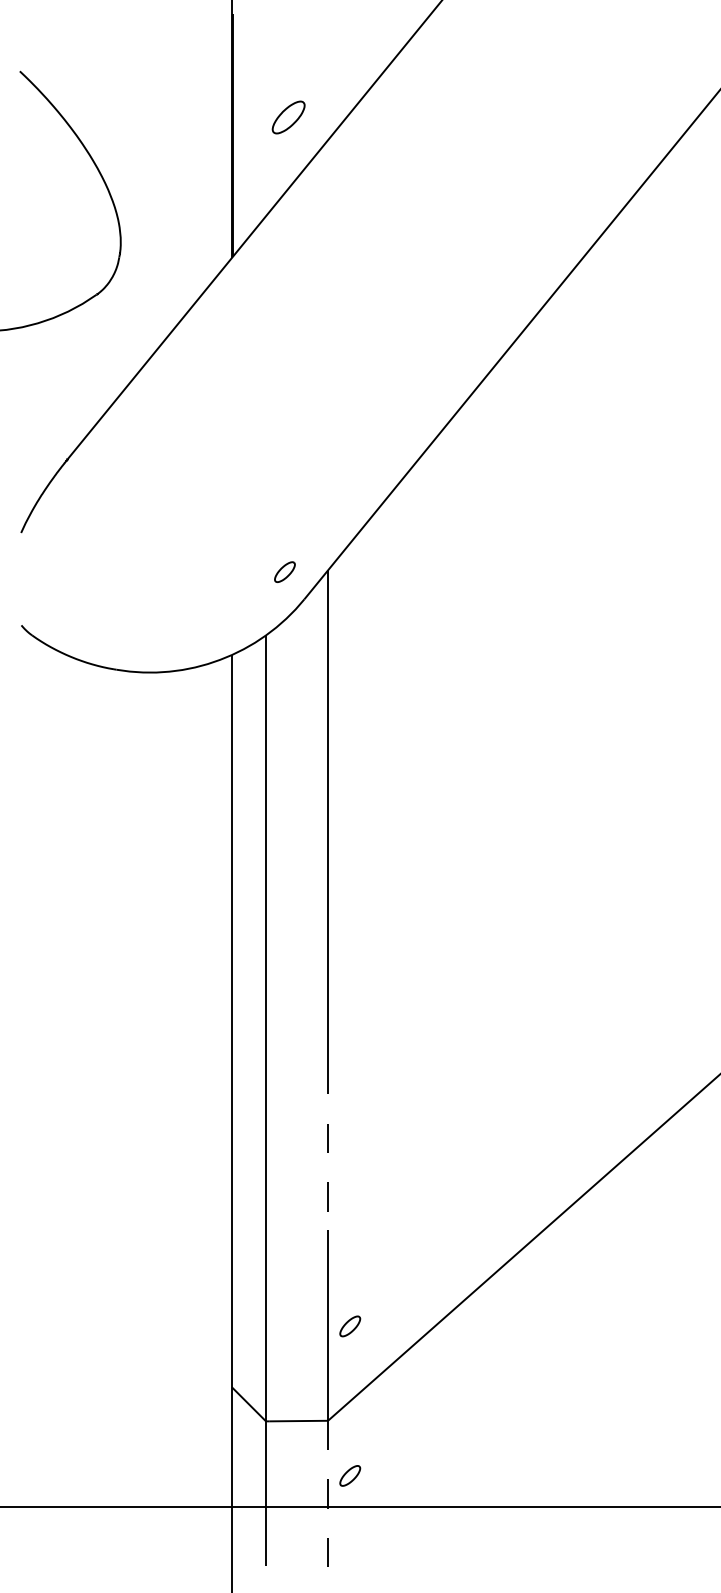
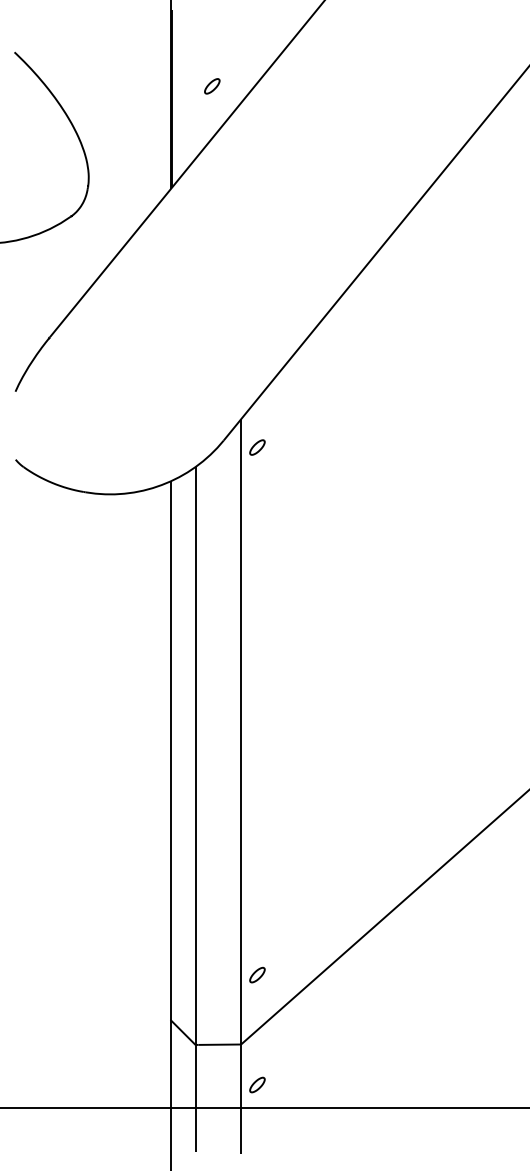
part: (289, 117) -> (212, 86), size x0.62
part: (285, 572) -> (257, 447), moved
line: (328, 1147) -> (241, 843), dashed -> solid
line: (328, 1495) -> (241, 1099), dashed -> solid

